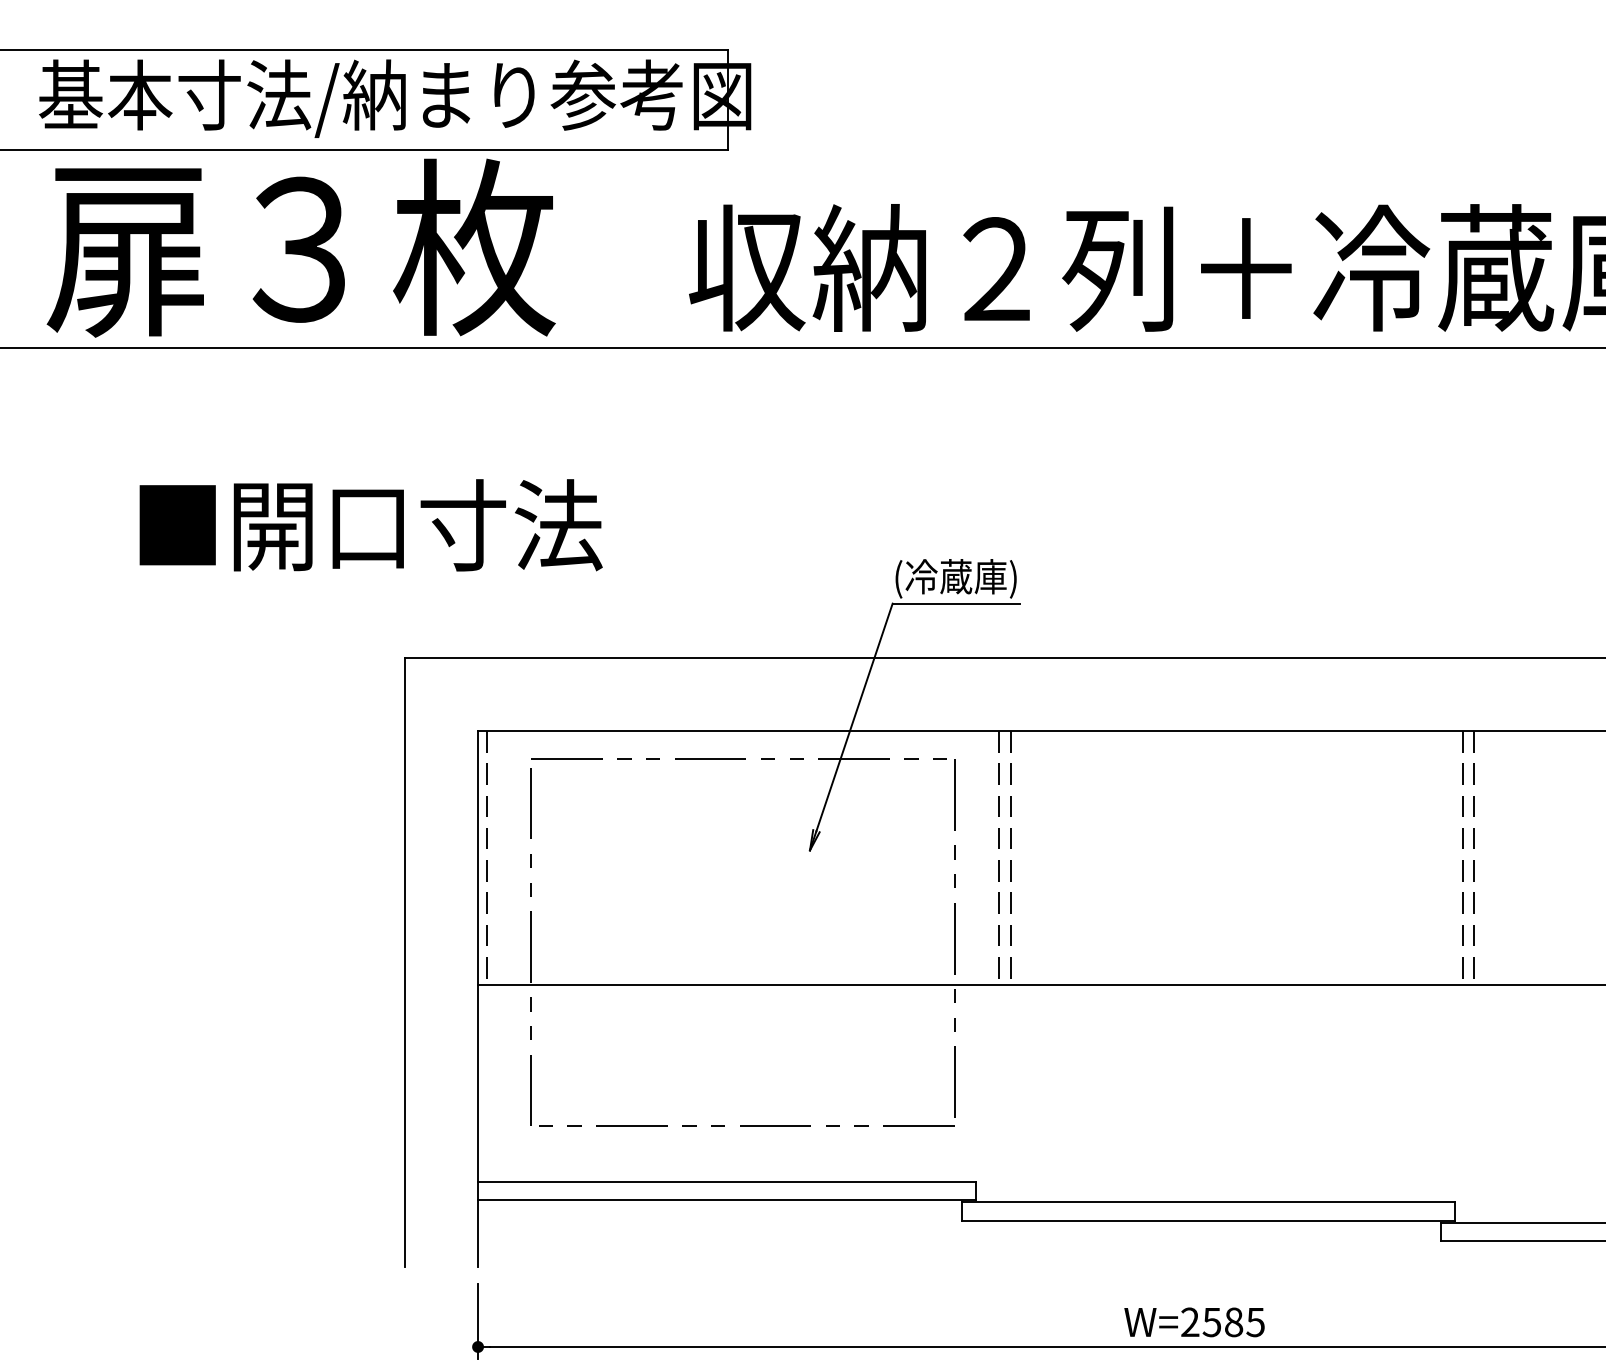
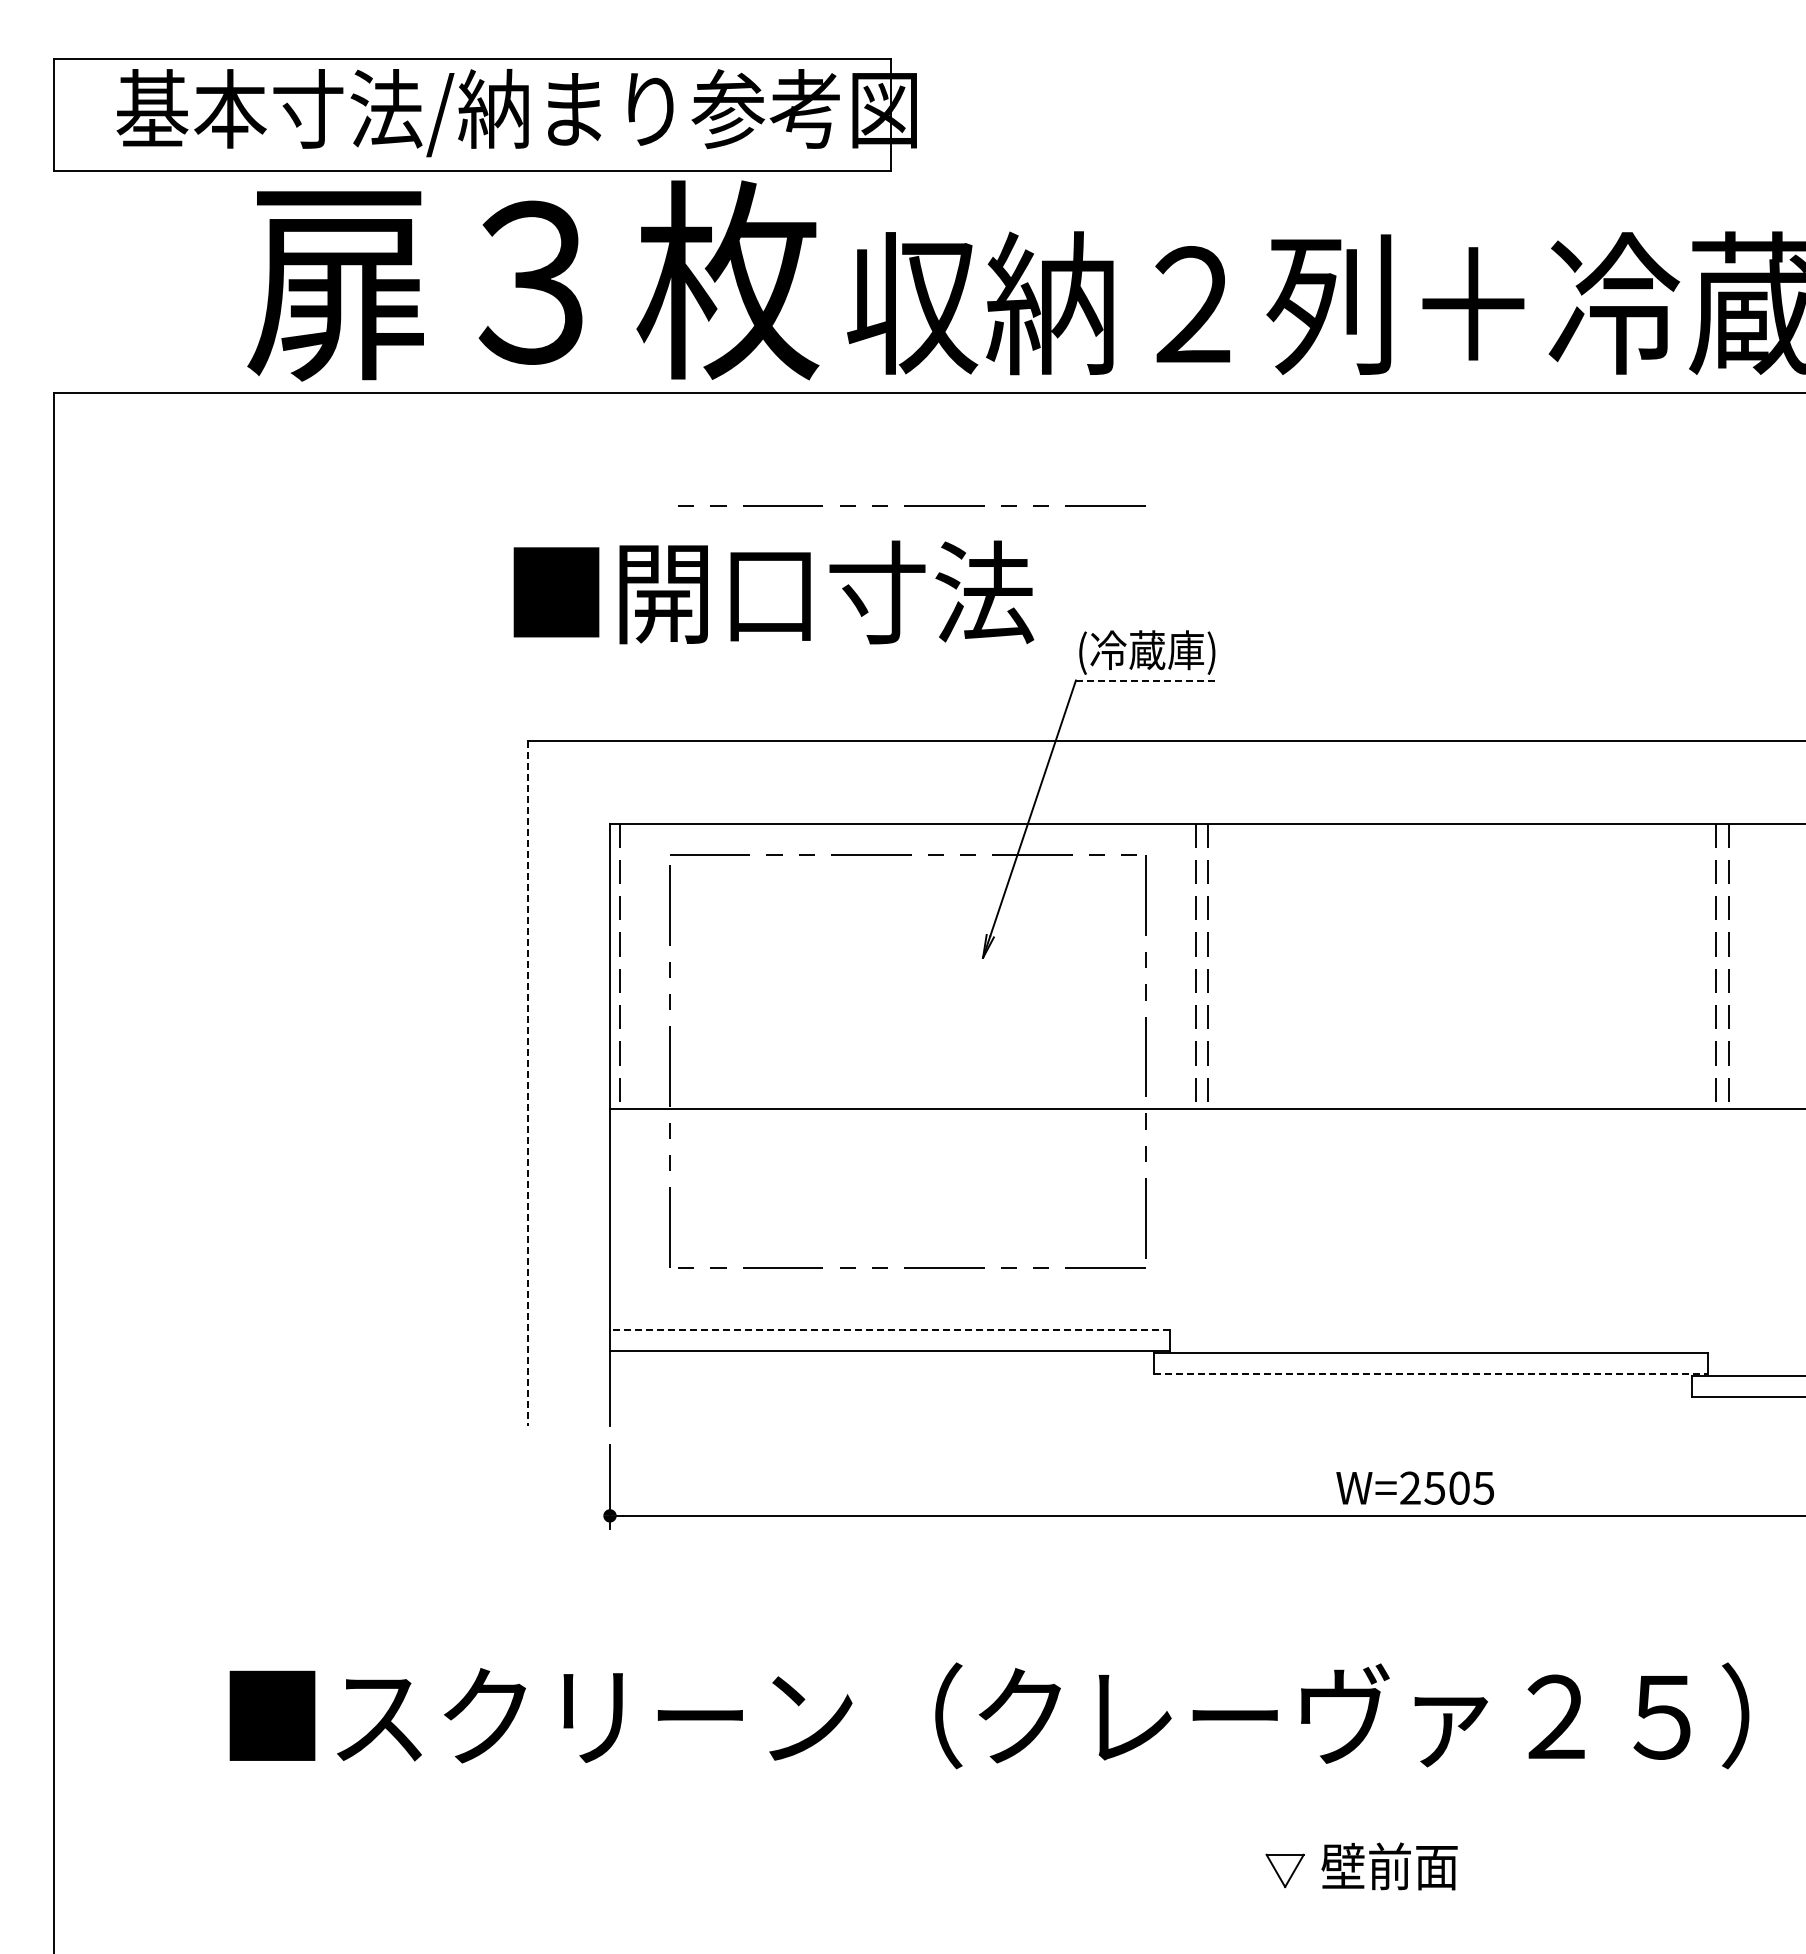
text: (301, 247) -> (533, 280), moved
line: (746, 447) -> (911, 505), added
text: (370, 525) -> (773, 592), moved
line: (956, 603) -> (1147, 680), solid -> dashed
line: (404, 962) -> (527, 1083), solid -> dashed
line: (726, 1182) -> (889, 1330), solid -> dashed
line: (1208, 1221) -> (1430, 1374), solid -> dashed
text: (1233, 1321) -> (1459, 1487), W=2585 -> W=2505

